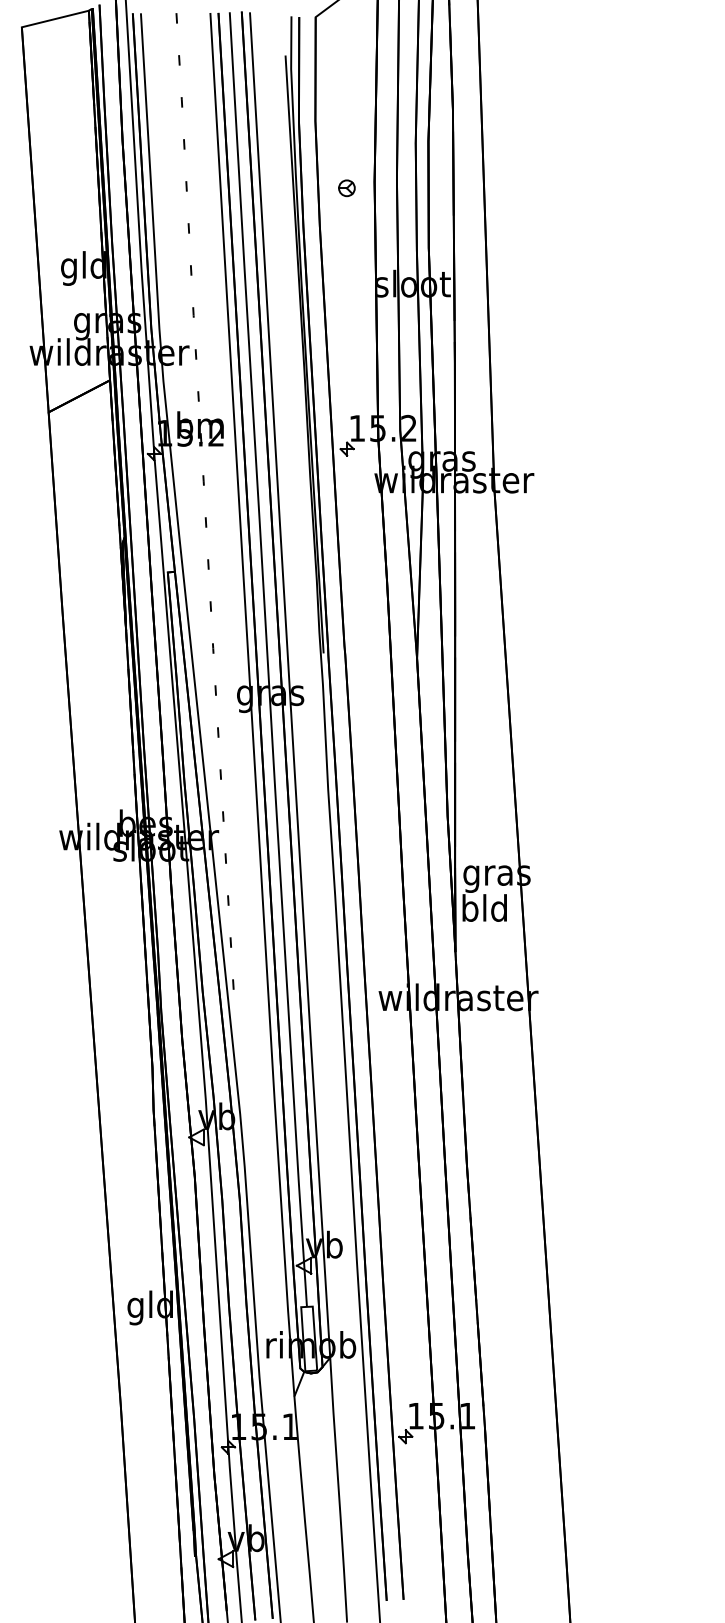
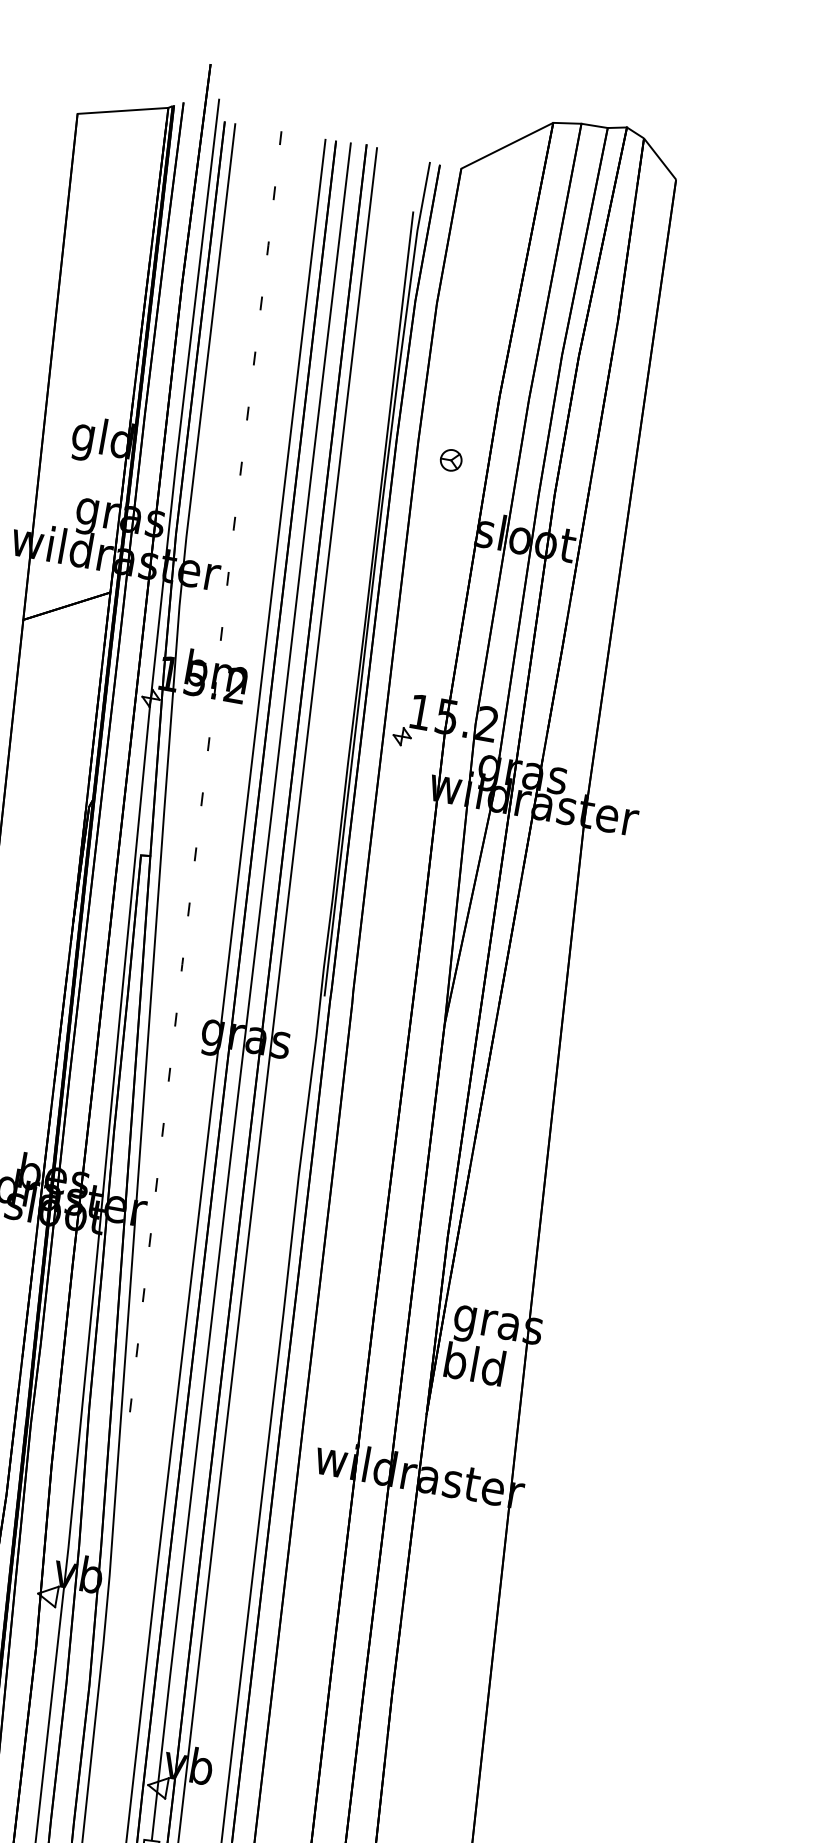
part: (346, 188) -> (450, 460), moved

